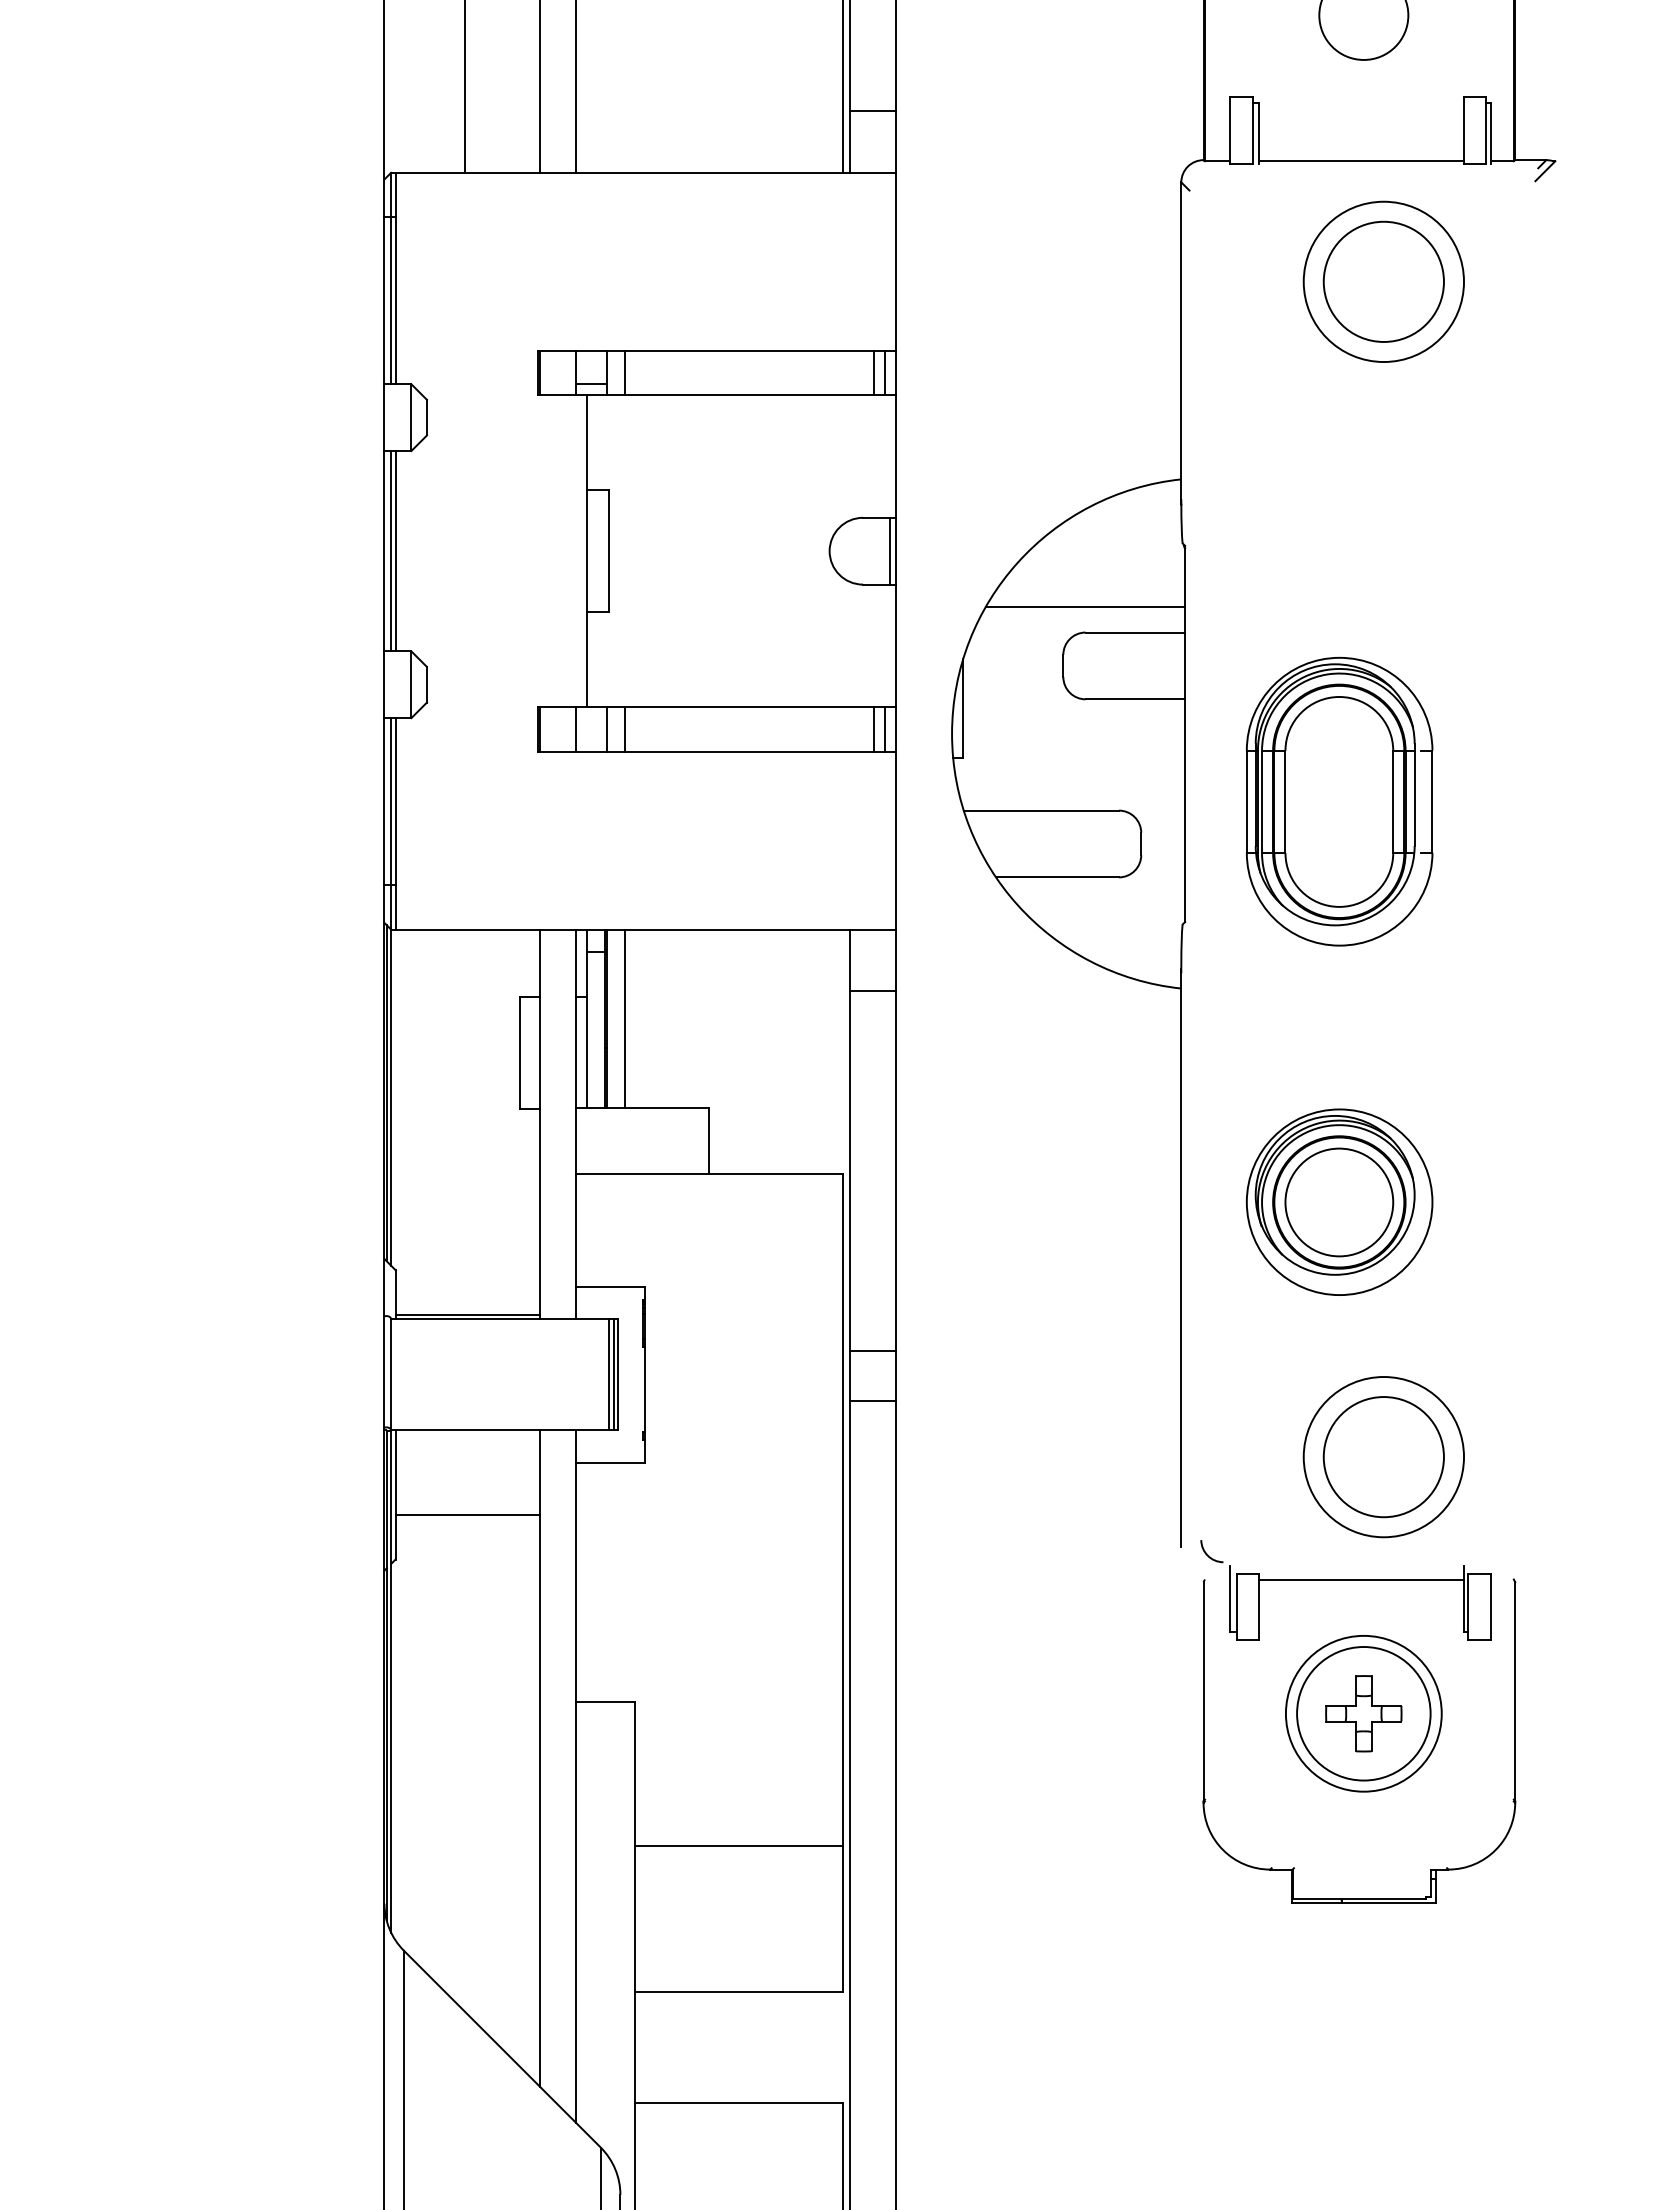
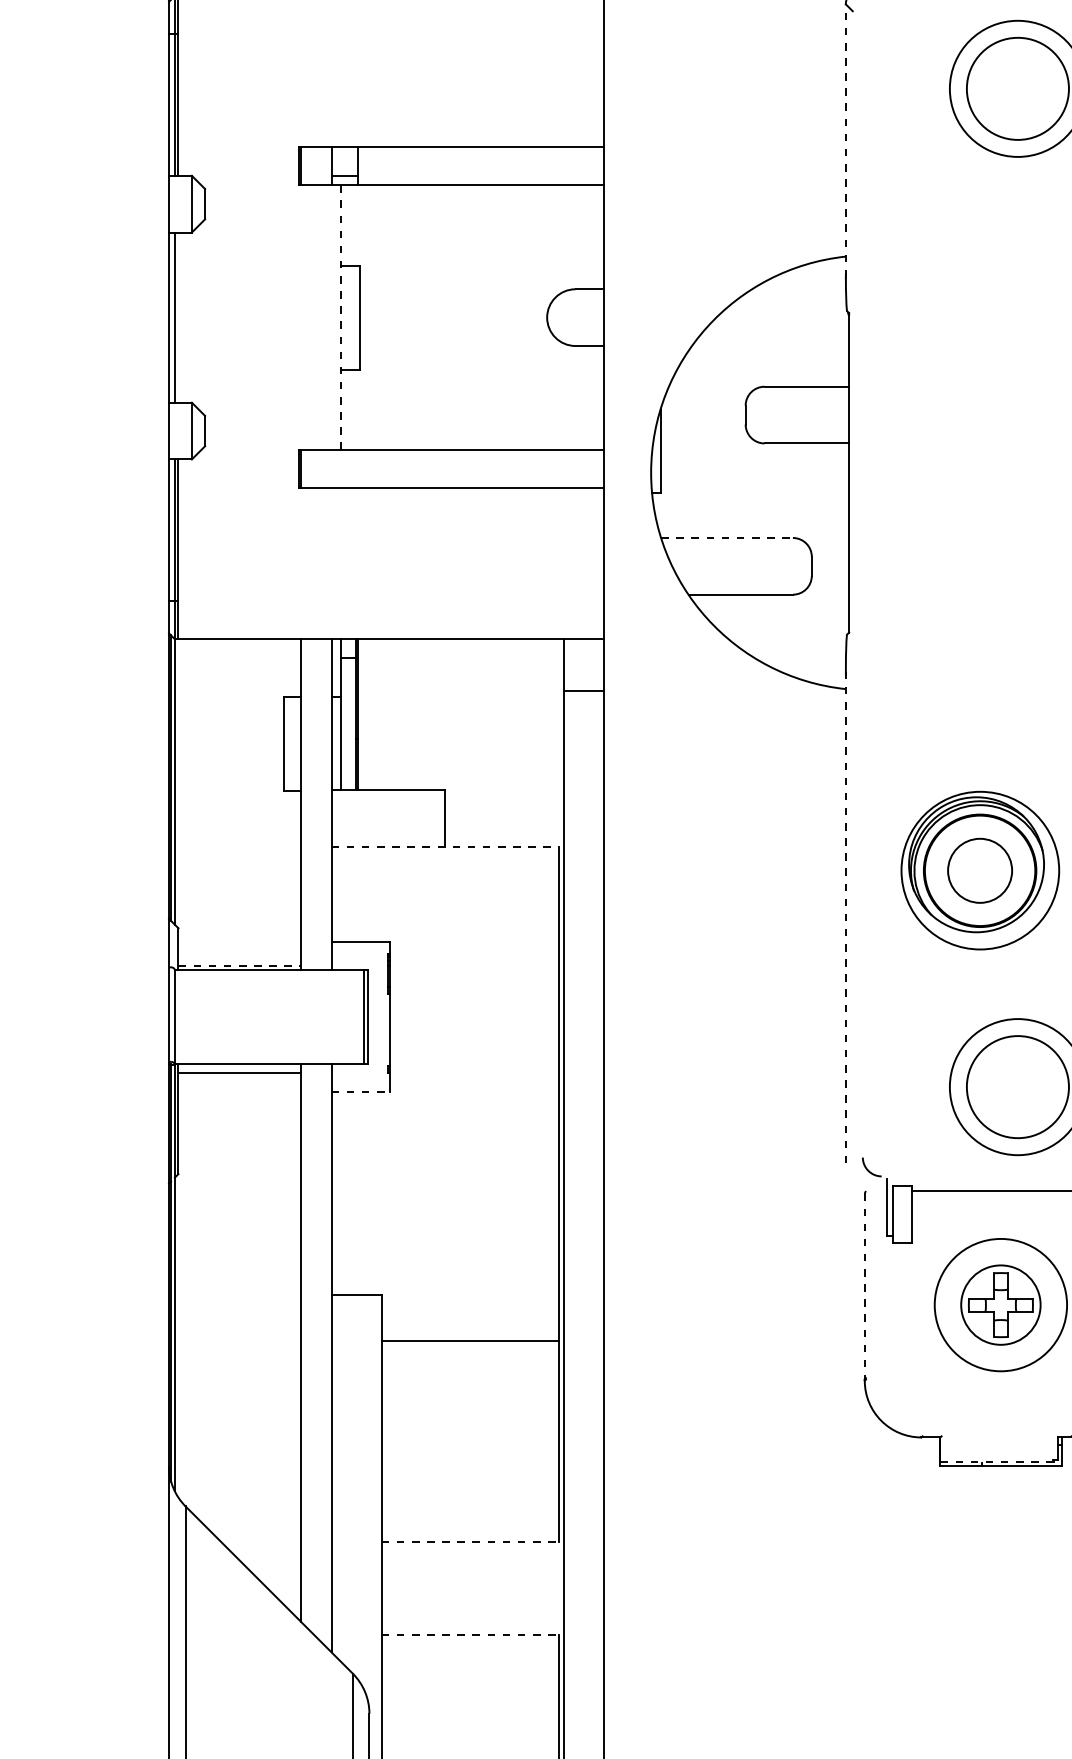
line: (1181, 343) -> (846, 141), solid -> dashed
line: (624, 372) -> (372, 165), removed
line: (874, 372) -> (585, 165), removed
line: (885, 372) -> (594, 165), removed
line: (889, 550) -> (598, 317), removed
line: (395, 551) -> (178, 317), removed
line: (587, 551) -> (341, 317), solid -> dashed
line: (1085, 606) -> (764, 364), removed
line: (575, 729) -> (331, 469), removed
line: (607, 729) -> (358, 469), removed
line: (624, 729) -> (372, 469), removed
line: (874, 729) -> (585, 469), removed
line: (885, 729) -> (594, 469), removed
part: (1339, 801) -> (980, 530), removed
line: (1041, 810) -> (727, 537), solid -> dashed
line: (624, 1018) -> (372, 714), removed
line: (709, 1174) -> (445, 847), solid -> dashed
circle: (1339, 1202) -> (980, 870), size x0.7
line: (1181, 1257) -> (846, 917), solid -> dashed
line: (468, 1314) -> (240, 965), solid -> dashed
line: (872, 1351) -> (583, 997), removed
line: (609, 1374) -> (360, 1016), removed
line: (872, 1401) -> (583, 1039), removed
line: (610, 1462) -> (361, 1091), solid -> dashed
line: (467, 1515) -> (239, 1073), moved
line: (1203, 1693) -> (864, 1287), solid -> dashed
circle: (1363, 1713) -> (1000, 1304), size x0.7
line: (738, 1845) -> (469, 1340), moved
line: (1359, 1898) -> (997, 1462), solid -> dashed
line: (739, 1992) -> (470, 1541), solid -> dashed
line: (739, 2102) -> (470, 1635), solid -> dashed

